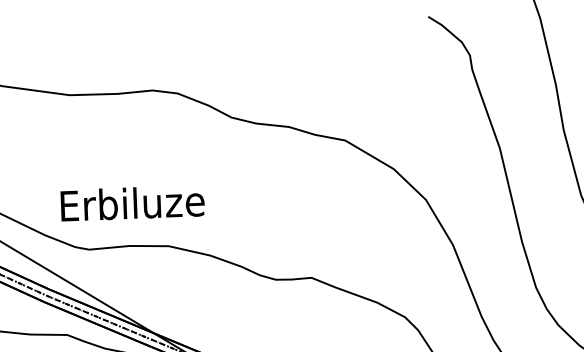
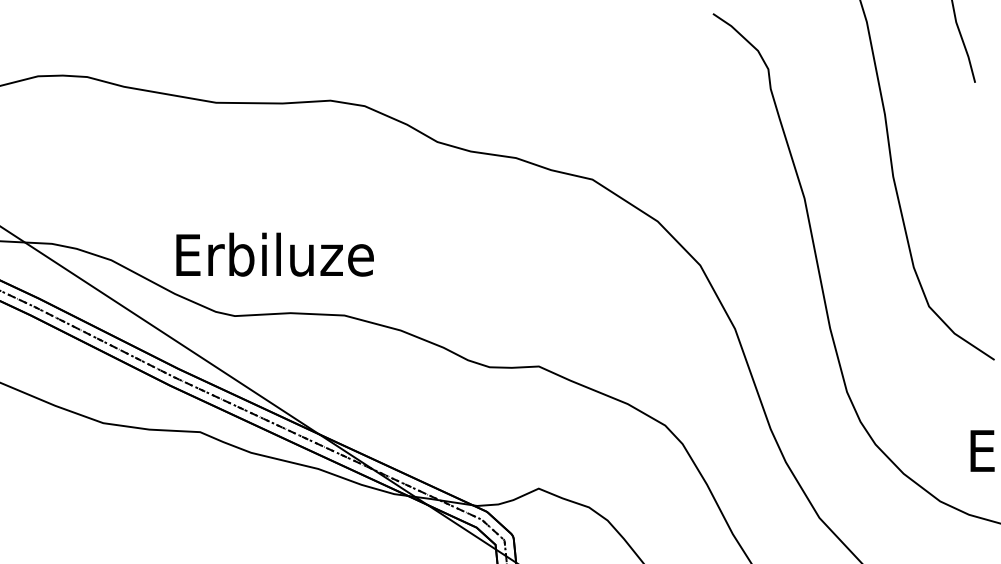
text: (132, 203) -> (274, 254), moved

